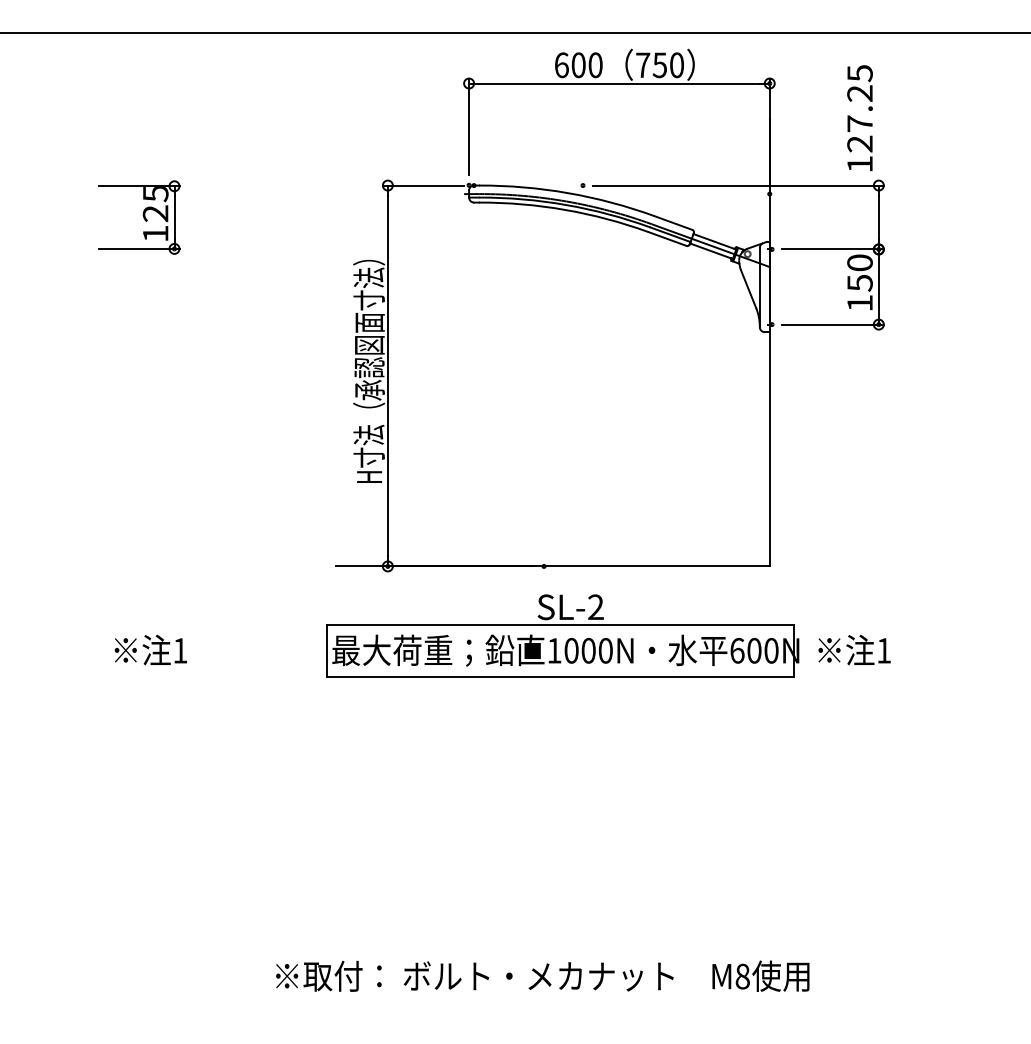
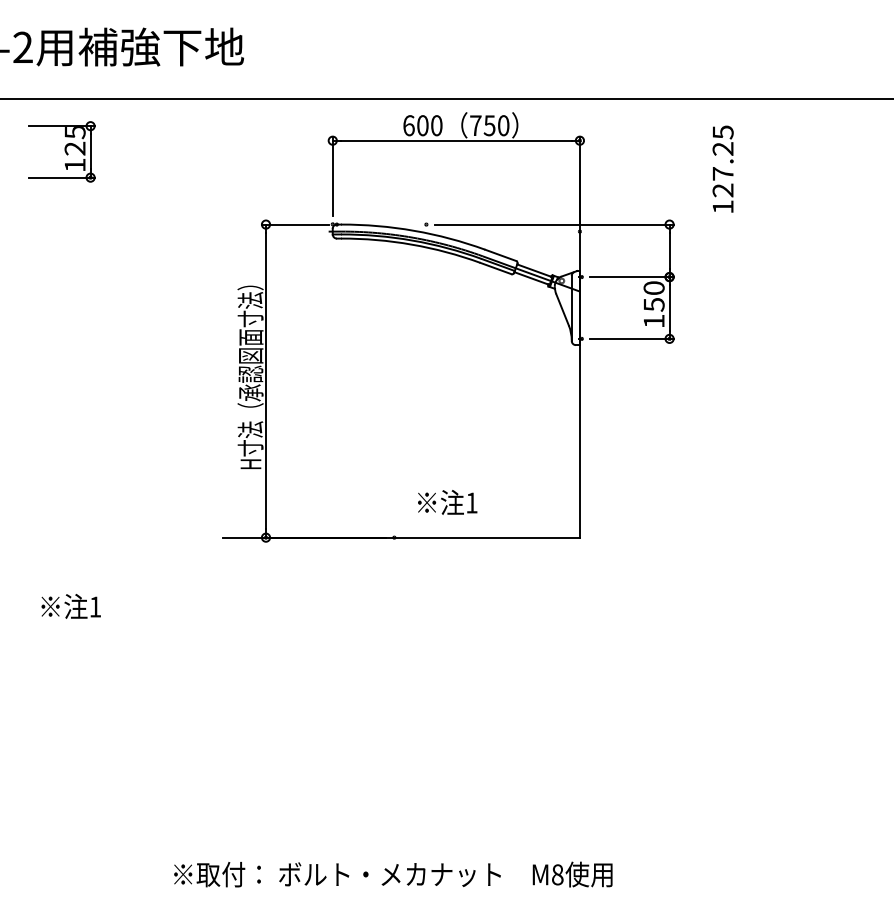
text: (859, 117) -> (722, 168), moved
part: (139, 217) -> (61, 151), moved
part: (562, 635) -> (409, 594), removed
text: (854, 650) -> (447, 502), moved

